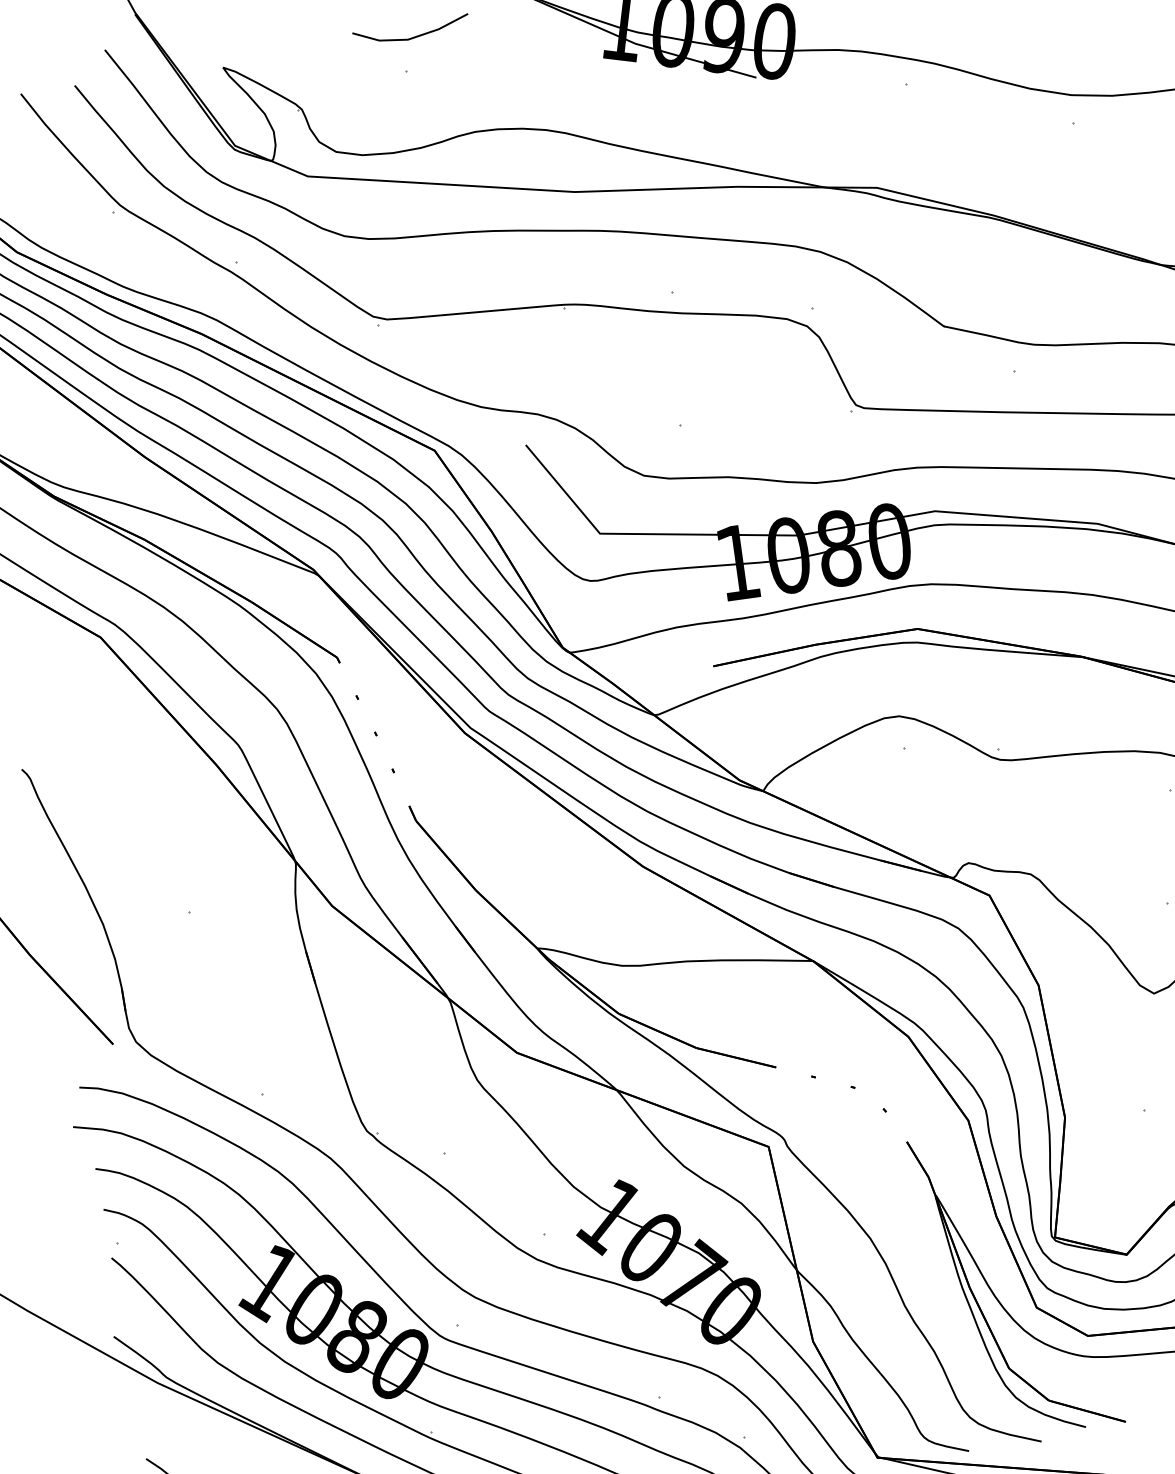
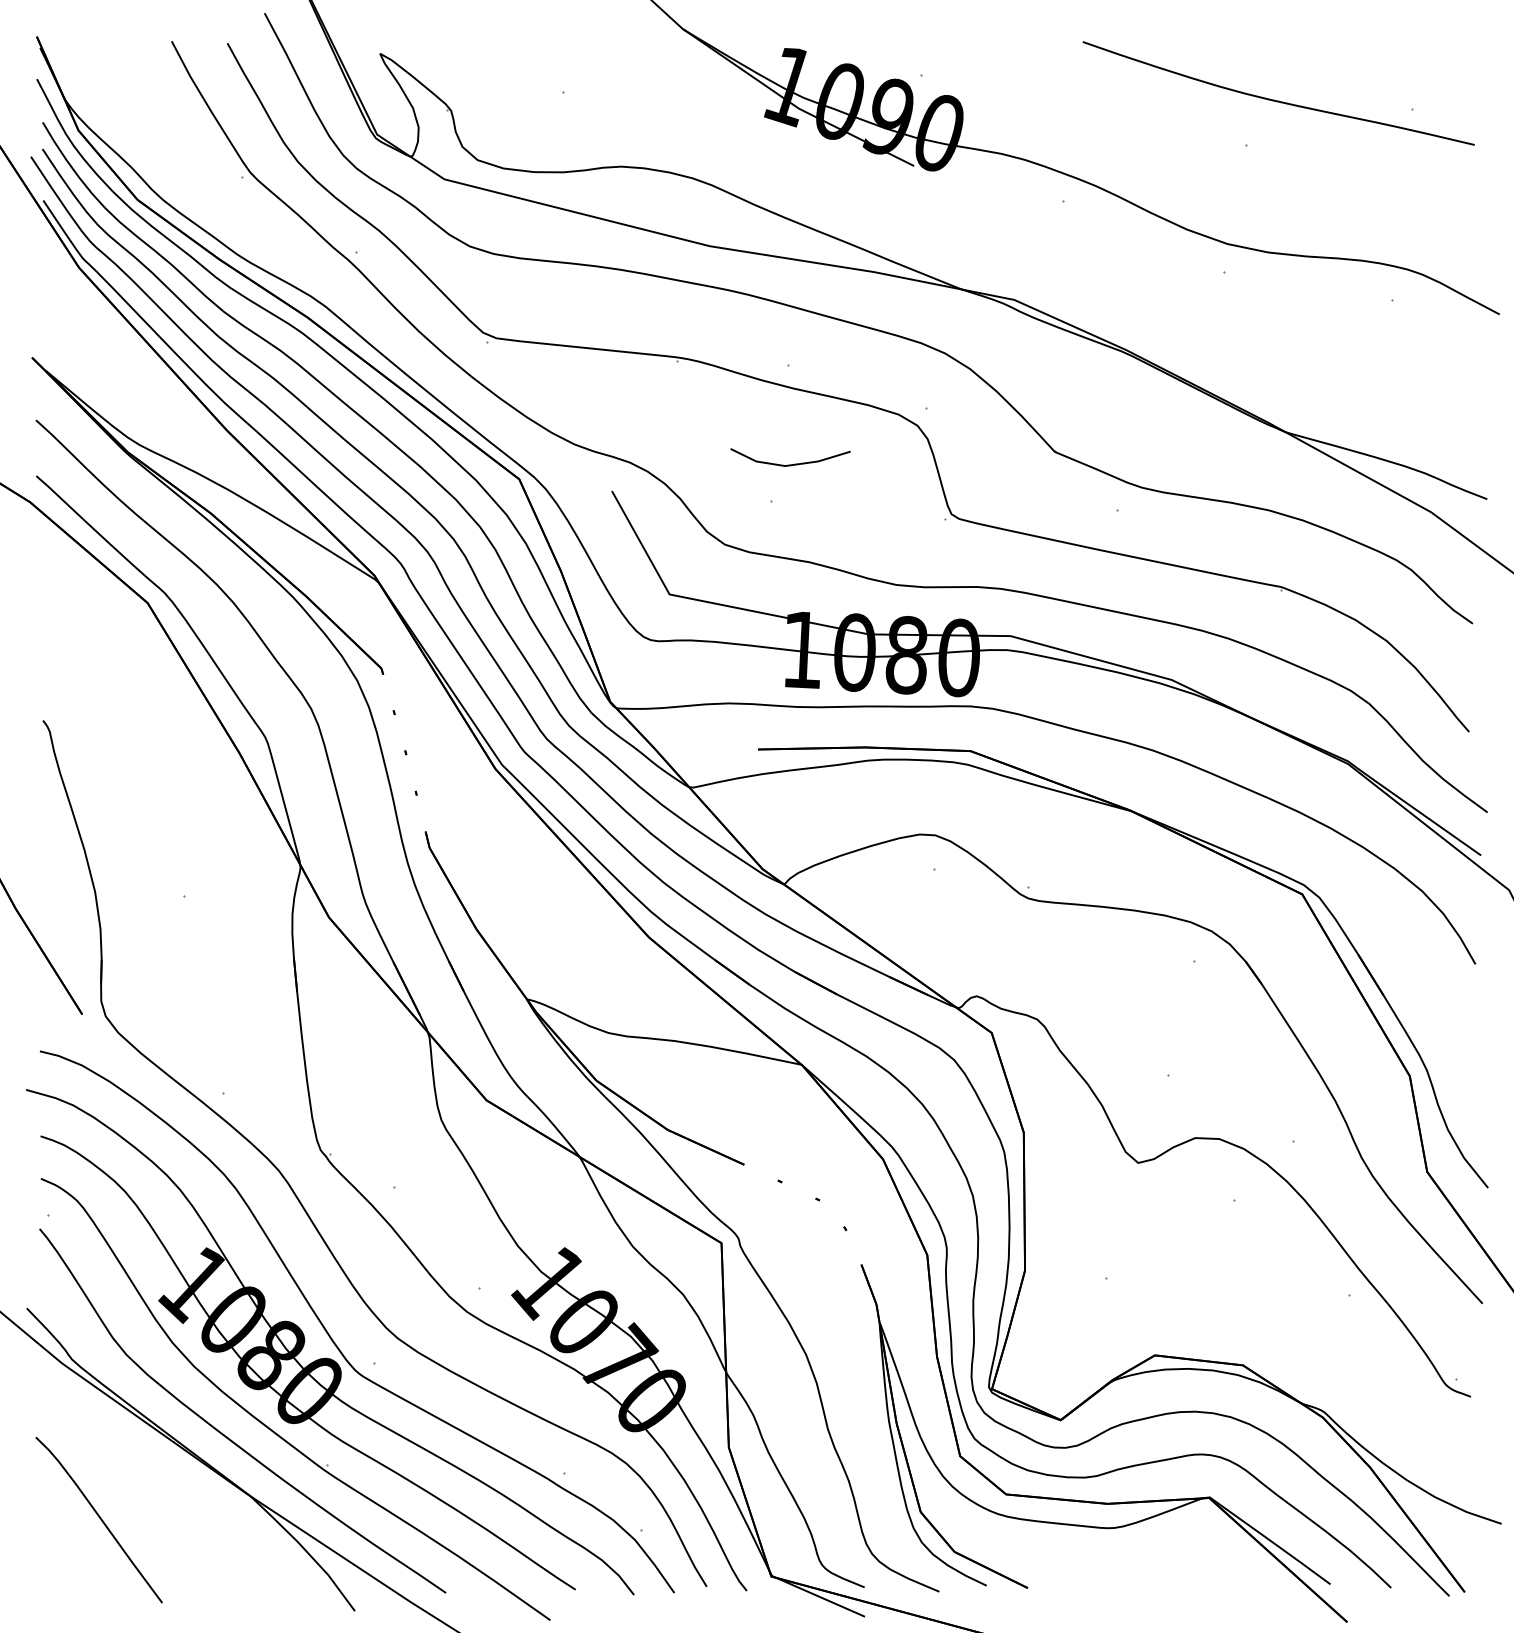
line: (412, 37) -> (790, 464), moved

